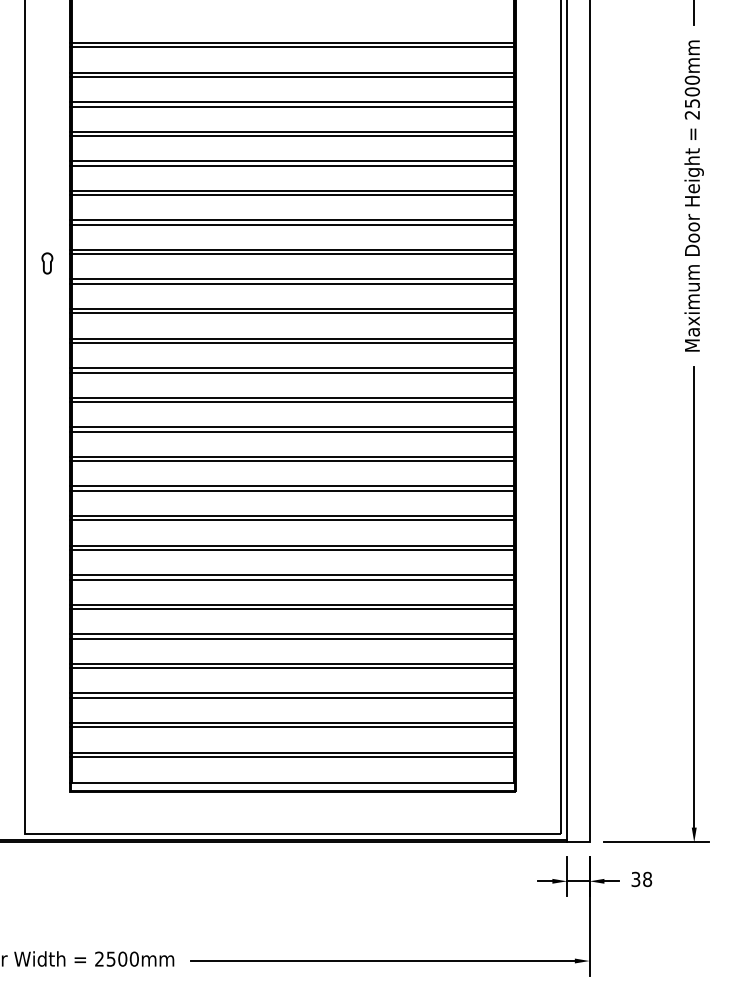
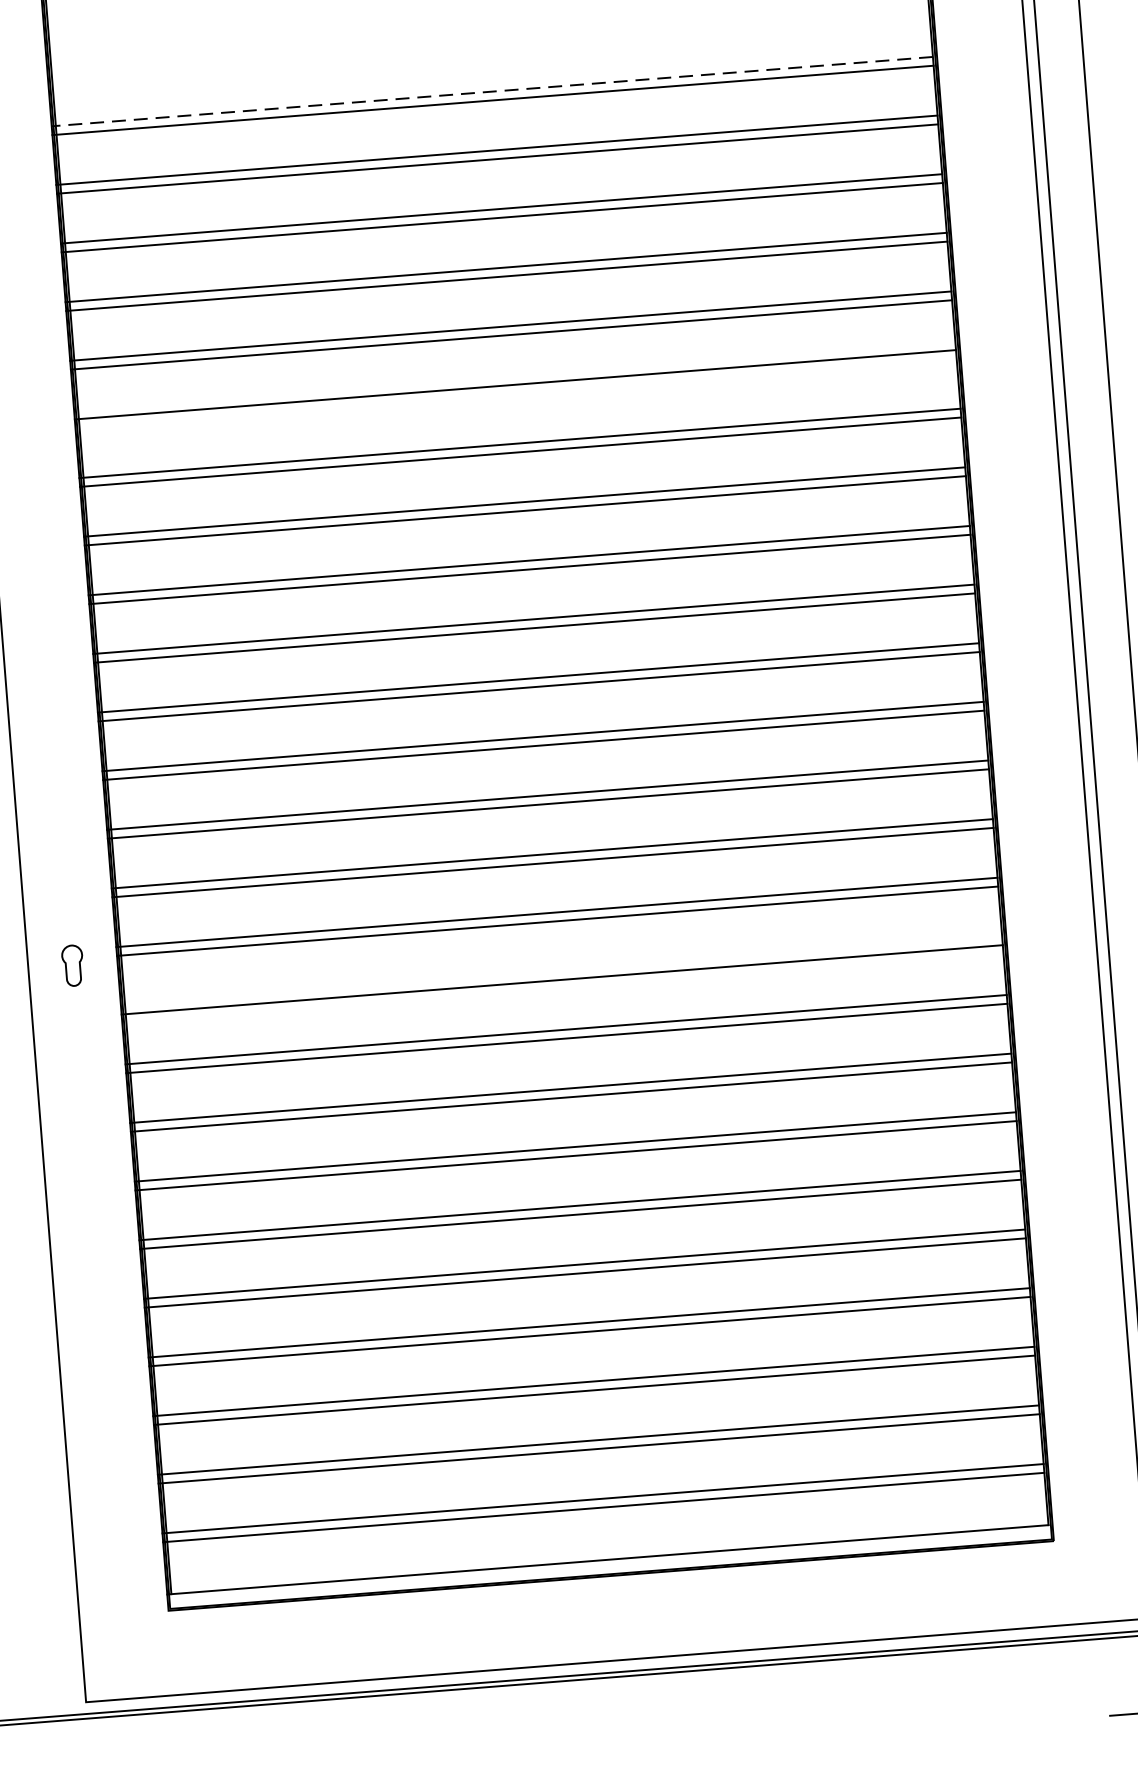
line: (291, 42) -> (491, 90), solid -> dashed
line: (291, 195) -> (515, 394), removed
part: (47, 263) -> (73, 965), moved
line: (291, 486) -> (560, 971), removed

